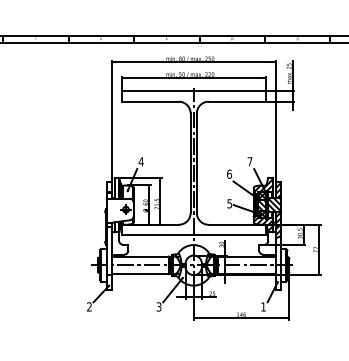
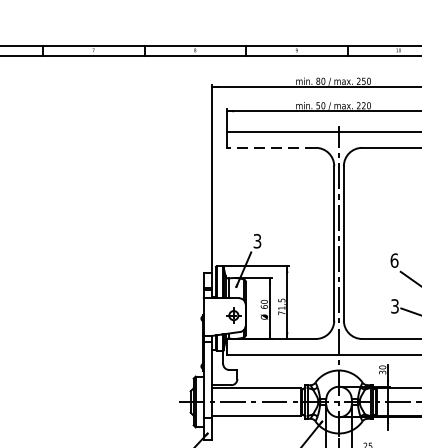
line: (150, 101) -> (271, 147), solid -> dashed
text: (140, 161) -> (256, 240), 4 -> 3
text: (229, 203) -> (394, 305), 5 -> 3

